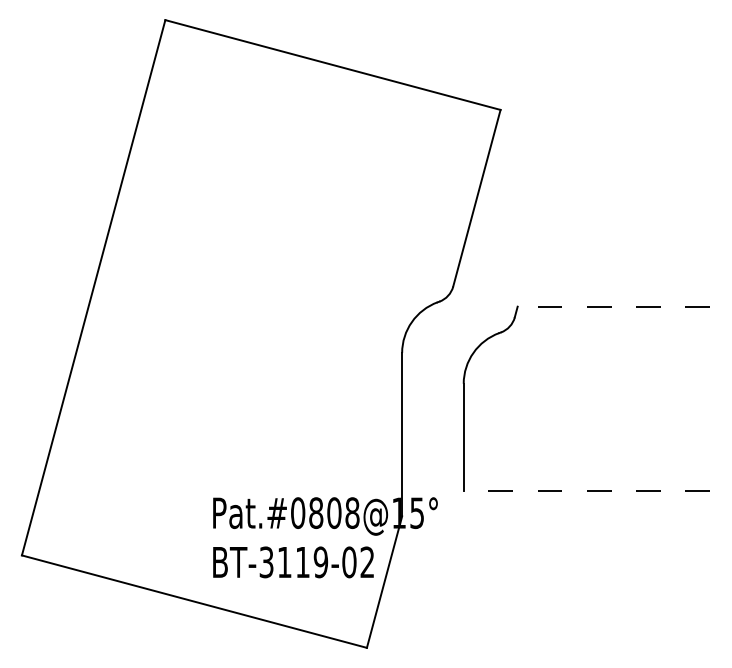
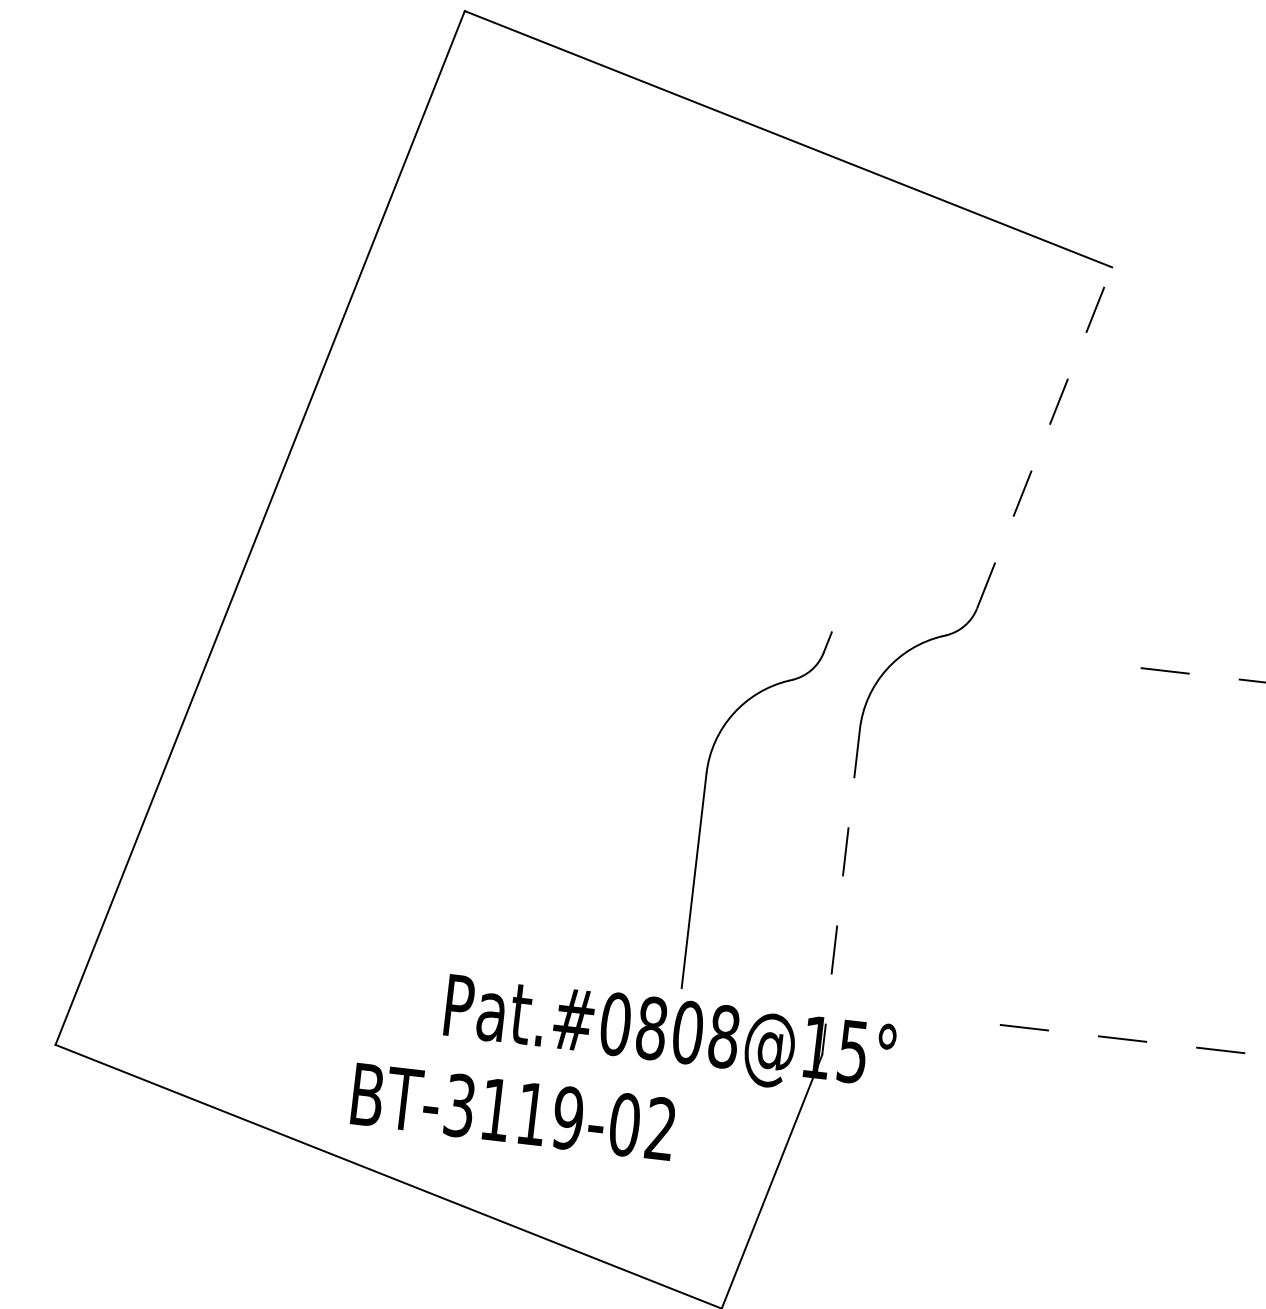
line: (477, 197) -> (1045, 436), solid -> dashed
part: (464, 398) -> (704, 803), moved
line: (402, 434) -> (841, 891), solid -> dashed
text: (293, 562) -> (513, 1112), moved

